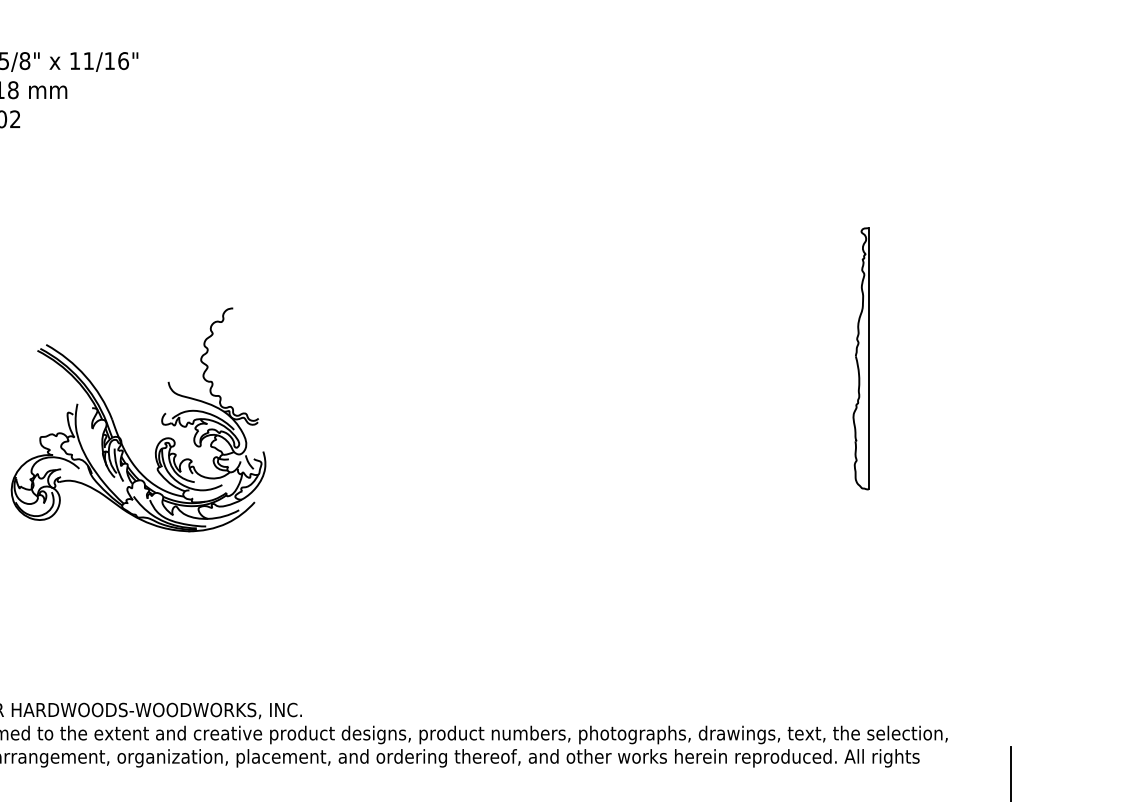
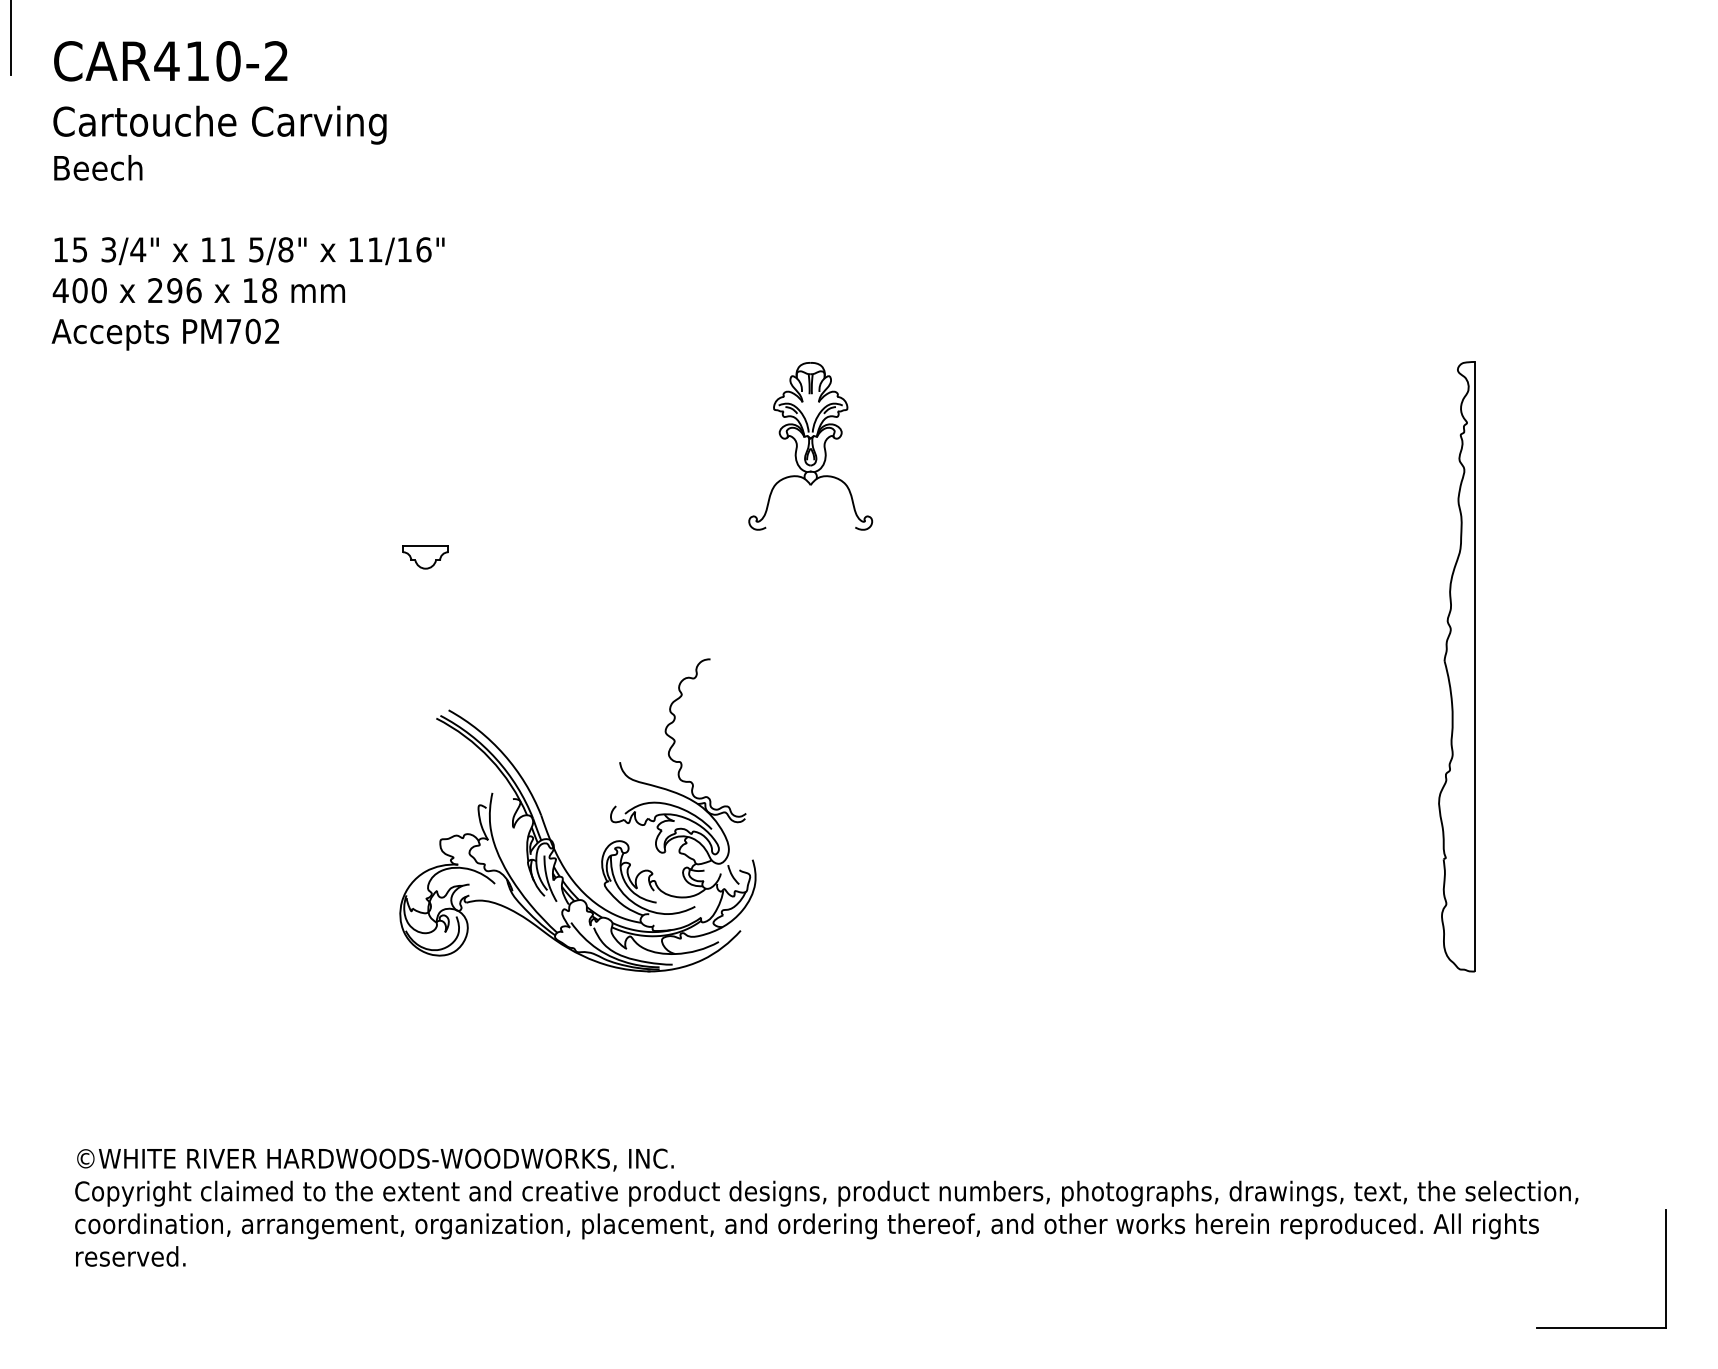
part: (399, 201) -> (810, 446), added
part: (124, 280) -> (425, 557), added
part: (860, 358) -> (1456, 666), size x1.67
part: (116, 427) -> (546, 826), moved

